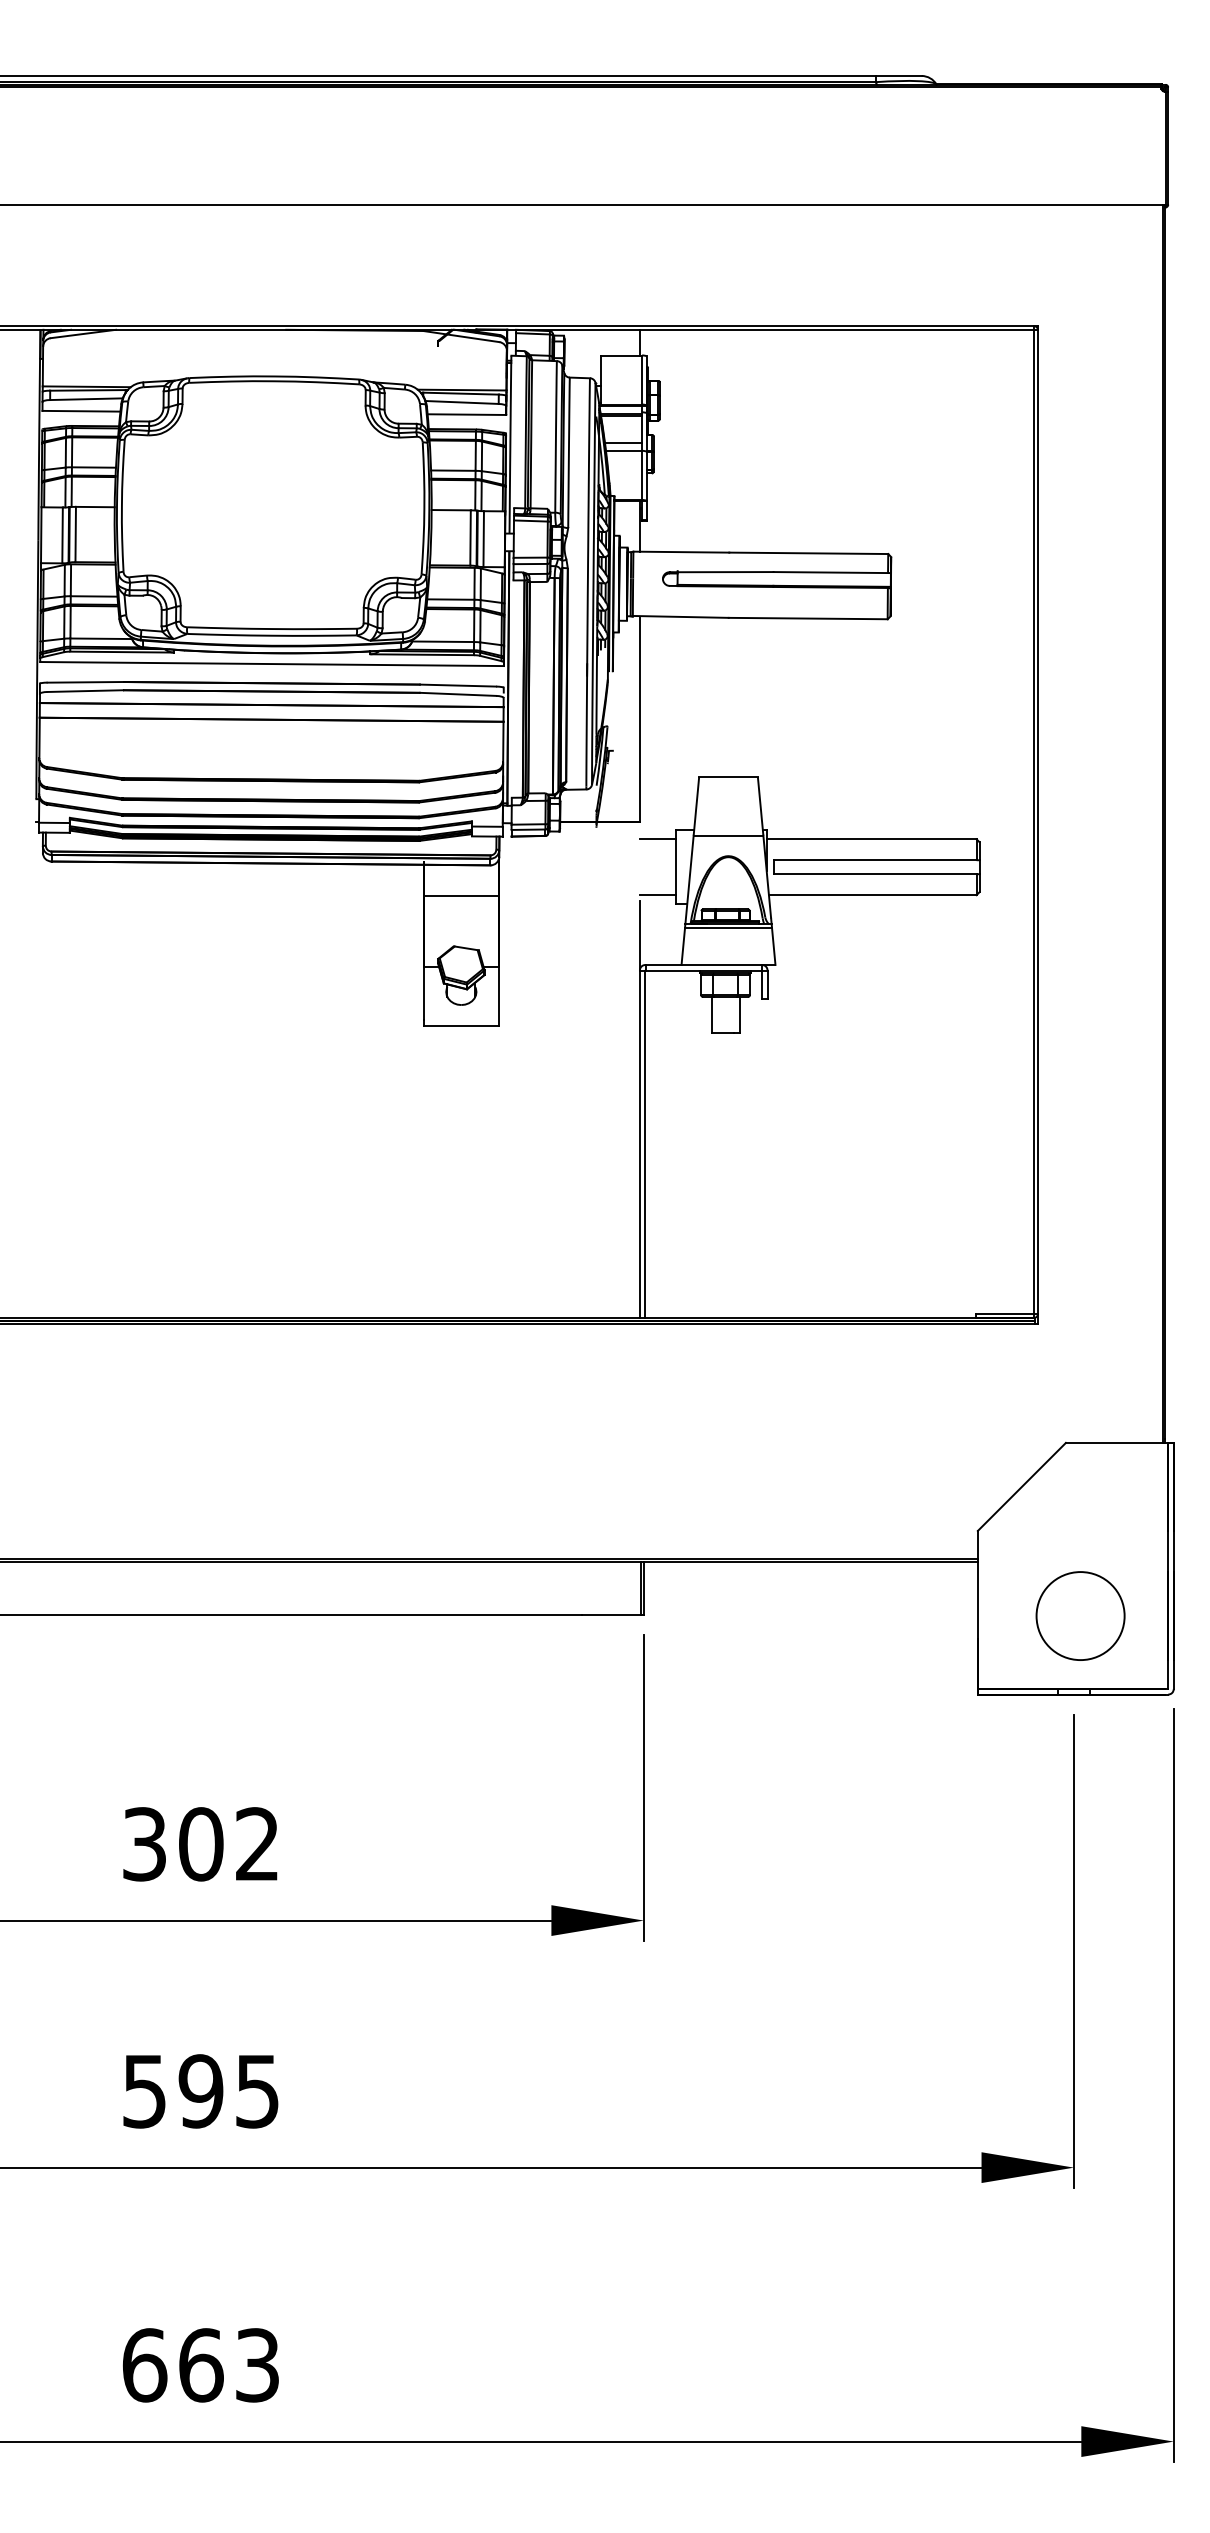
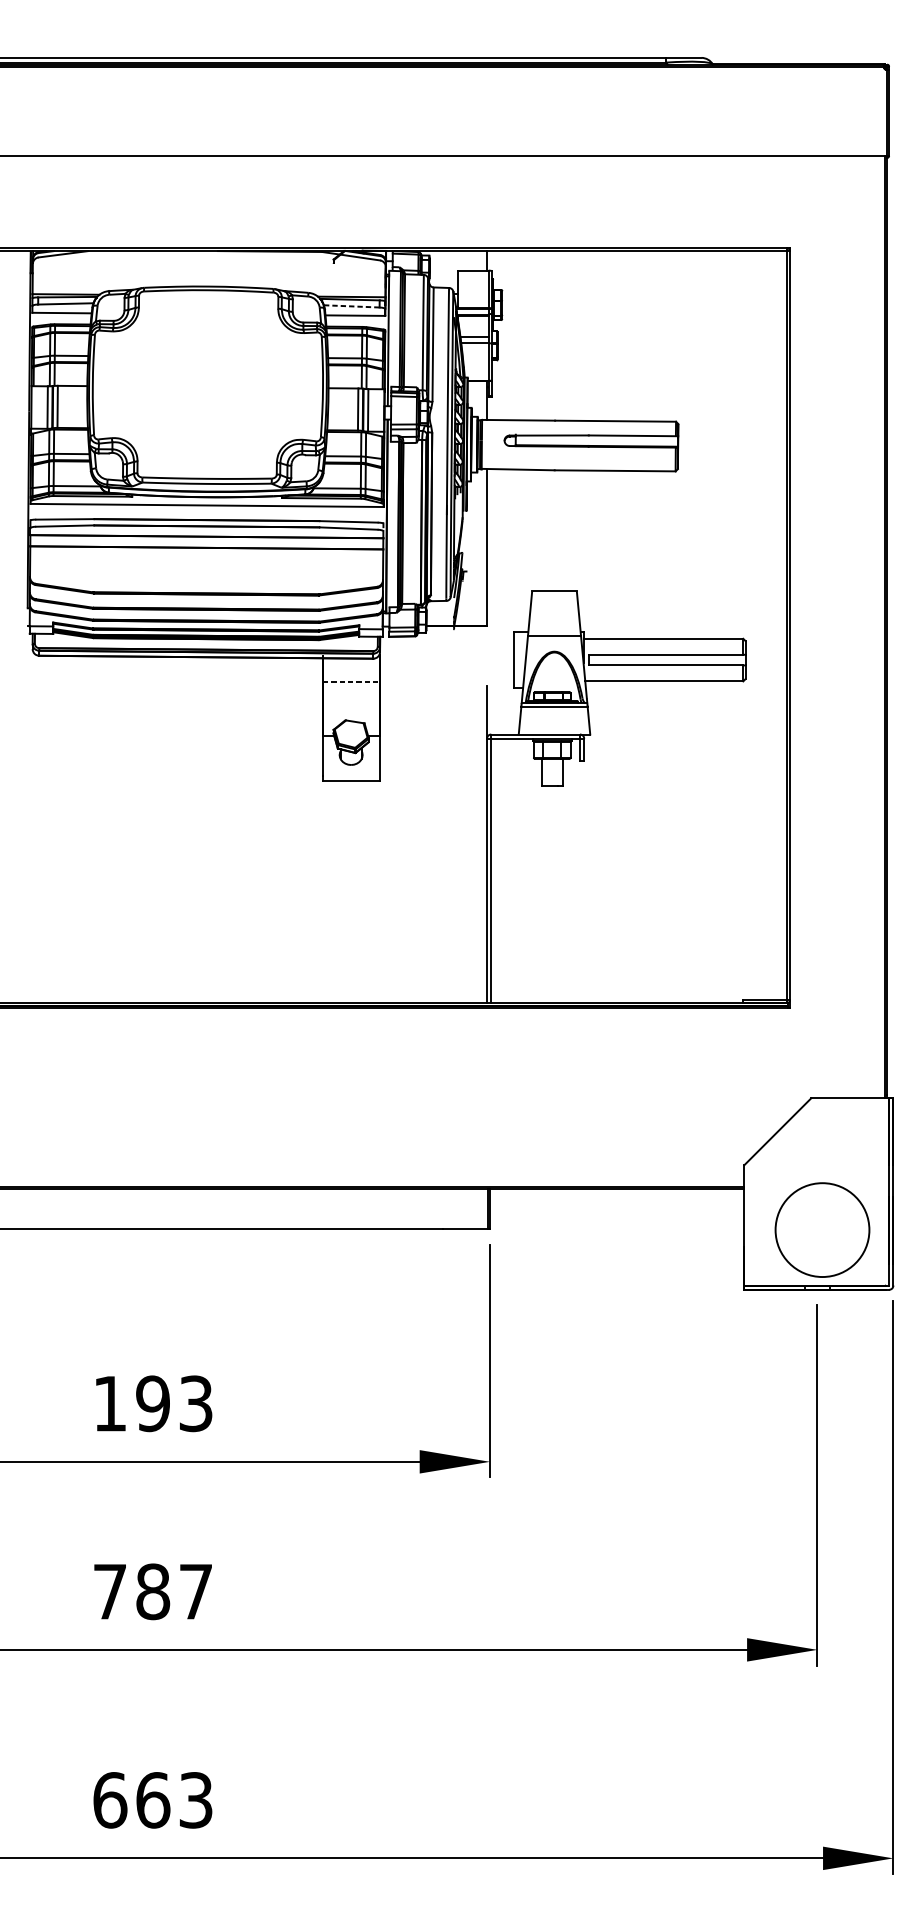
line: (462, 402) -> (352, 306), solid -> dashed
line: (657, 839) -> (500, 639), removed
line: (657, 895) -> (500, 681), removed
line: (461, 896) -> (351, 682), solid -> dashed
circle: (1080, 1615) -> (822, 1229), size x1.4
text: (200, 1844) -> (152, 1403), 302 -> 193
text: (200, 2091) -> (152, 1591), 595 -> 787

